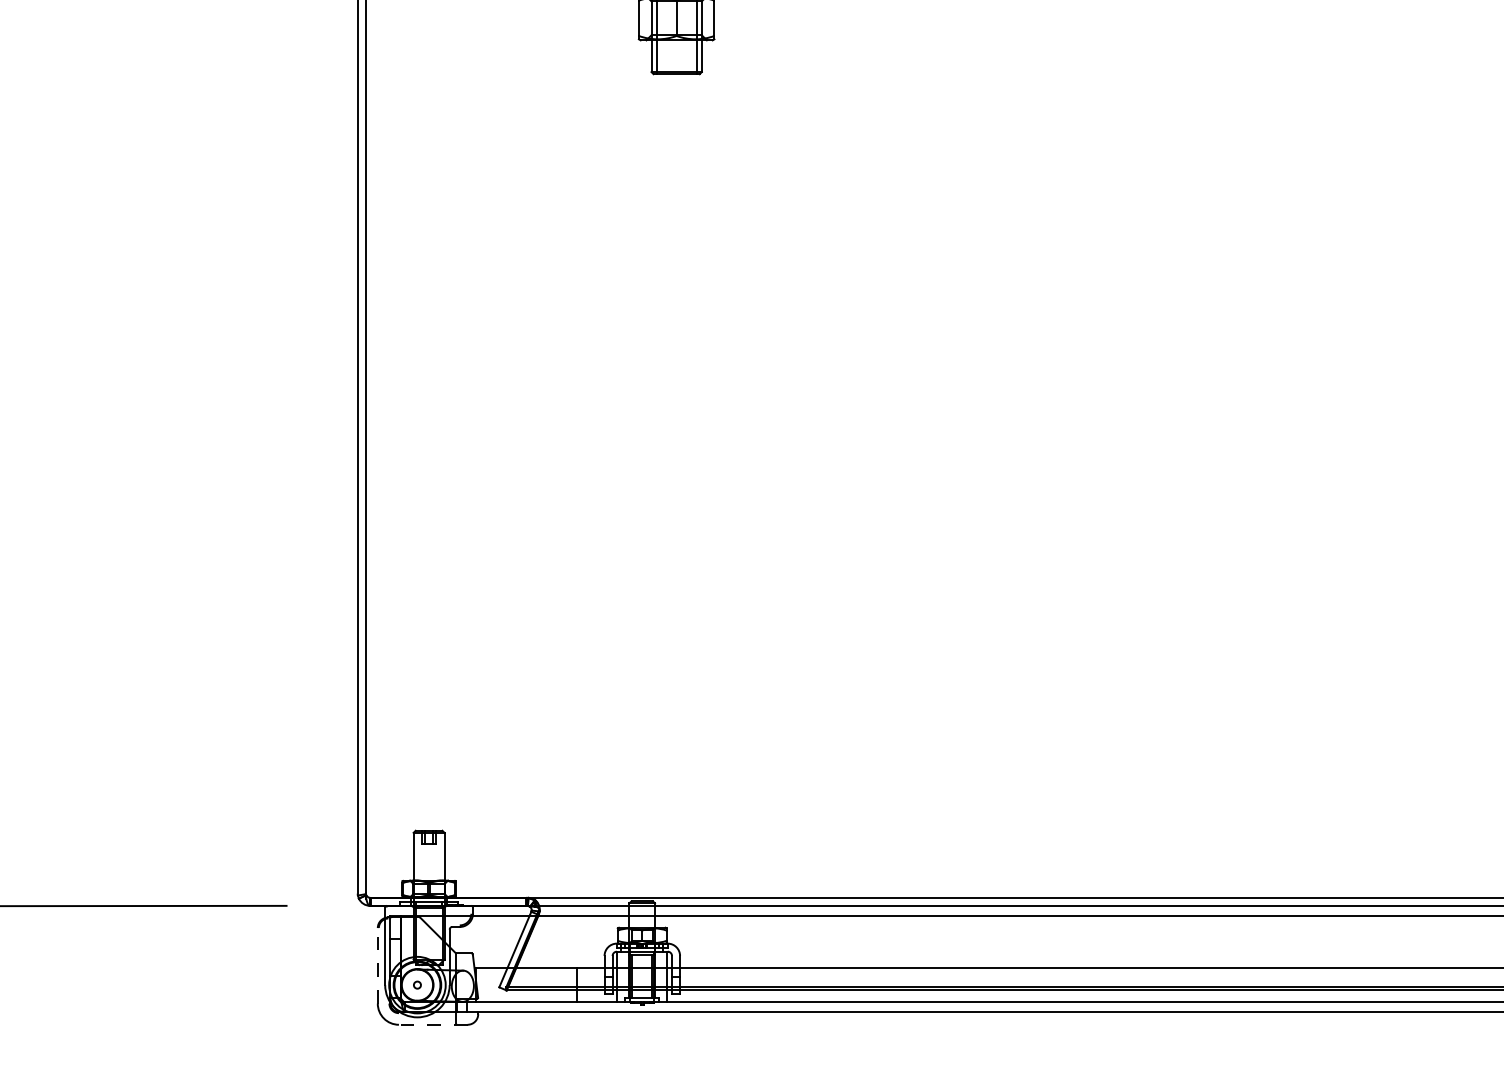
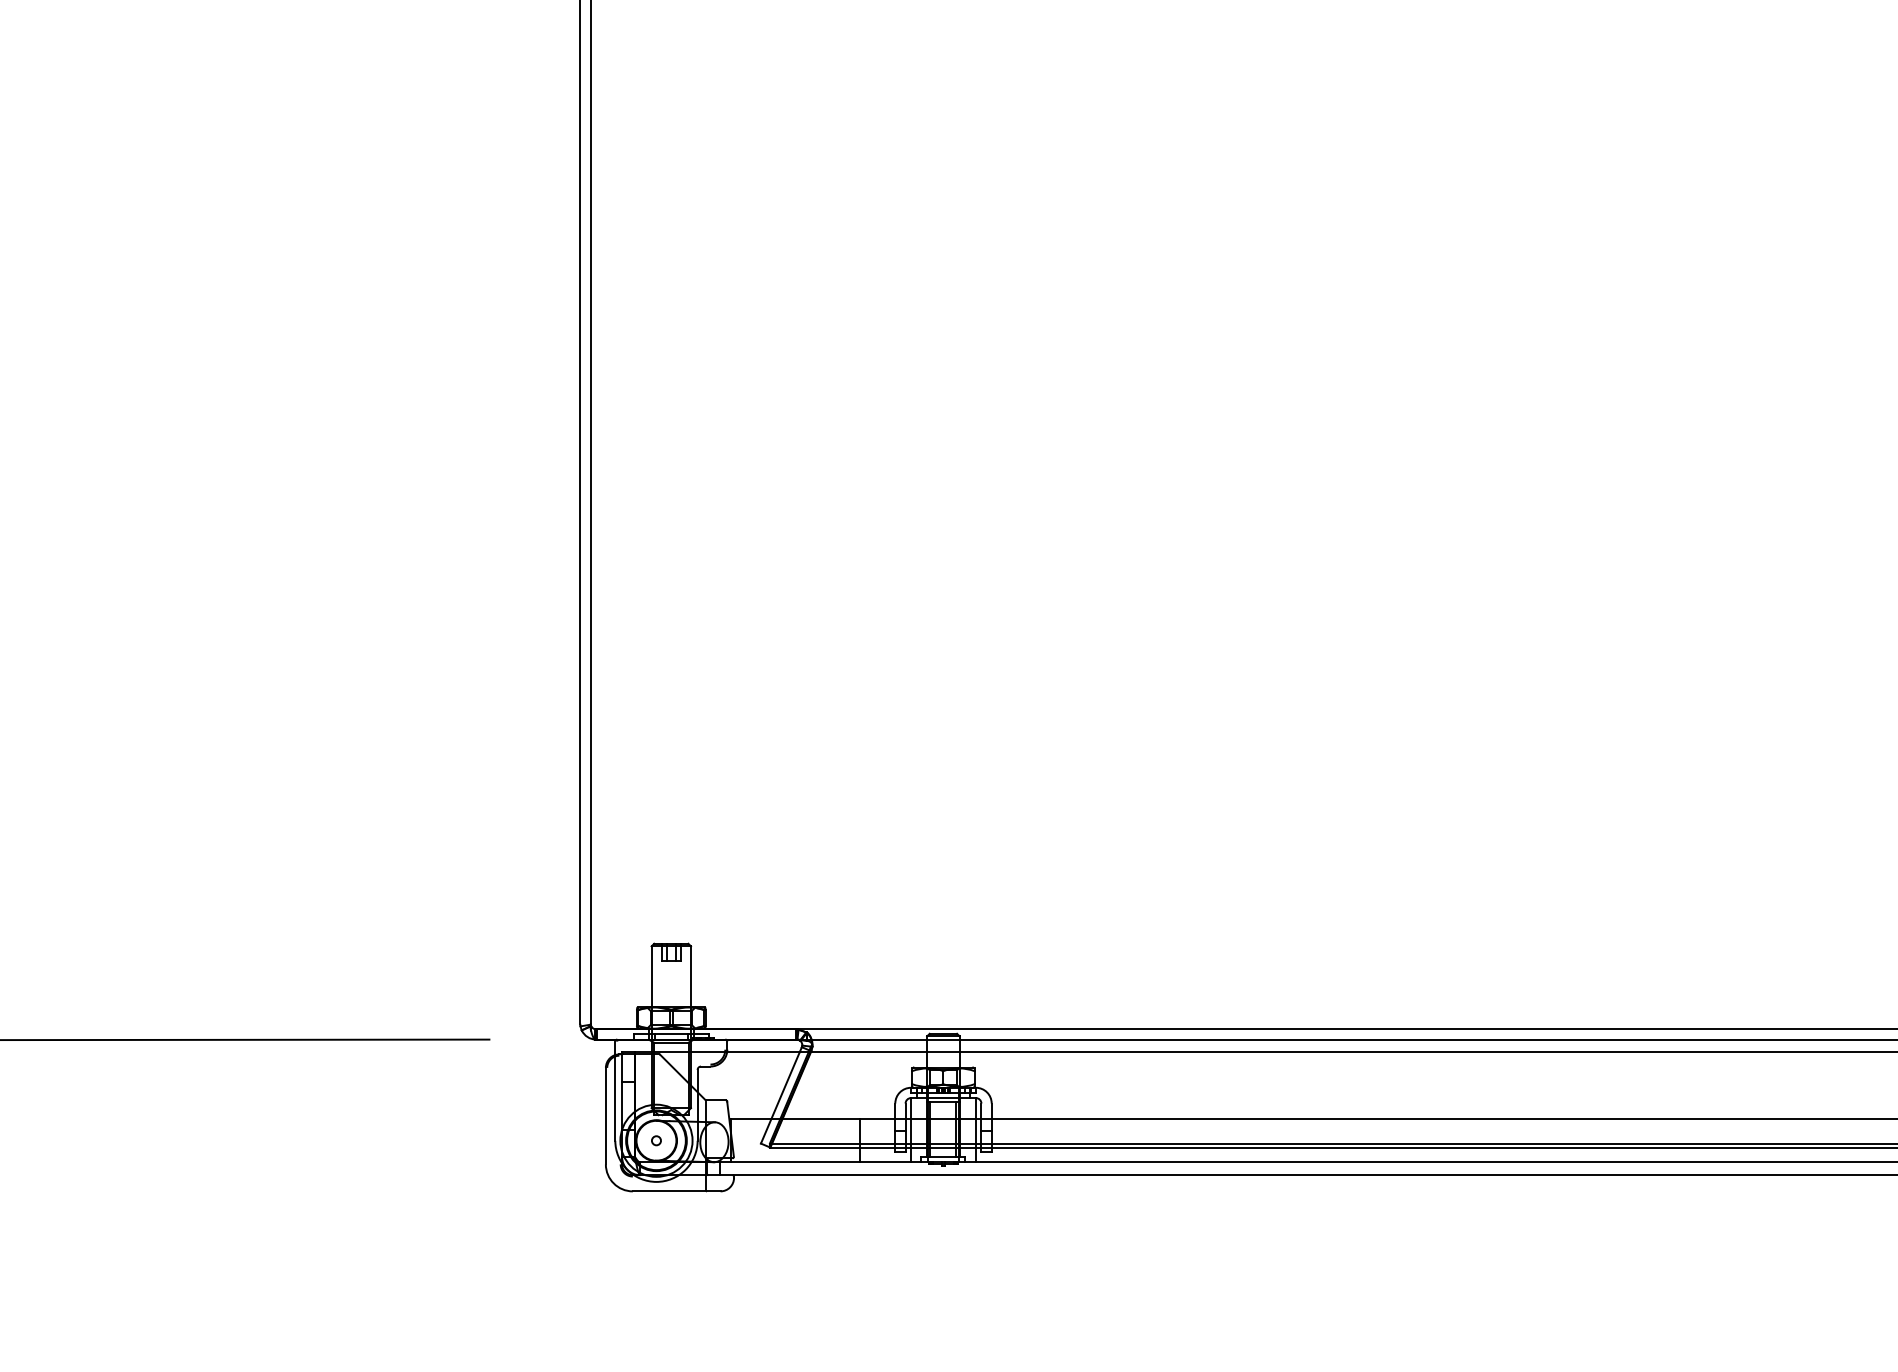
line: (377, 965) -> (605, 1115), dashed -> solid
line: (432, 1024) -> (675, 1191), dashed -> solid

